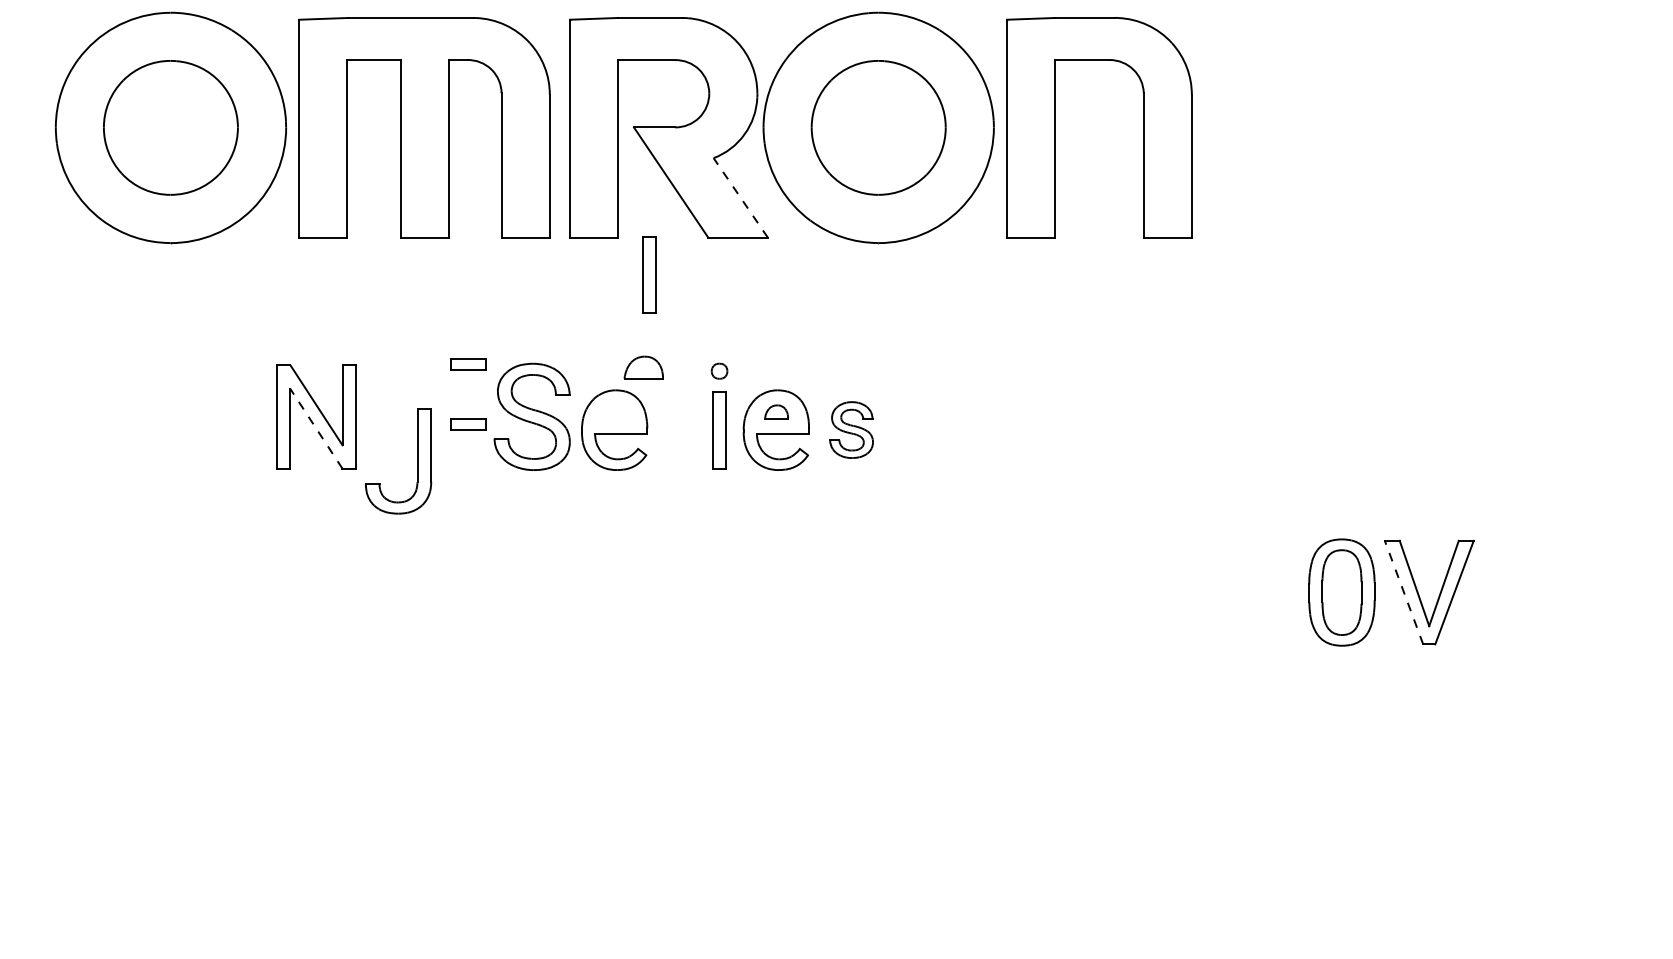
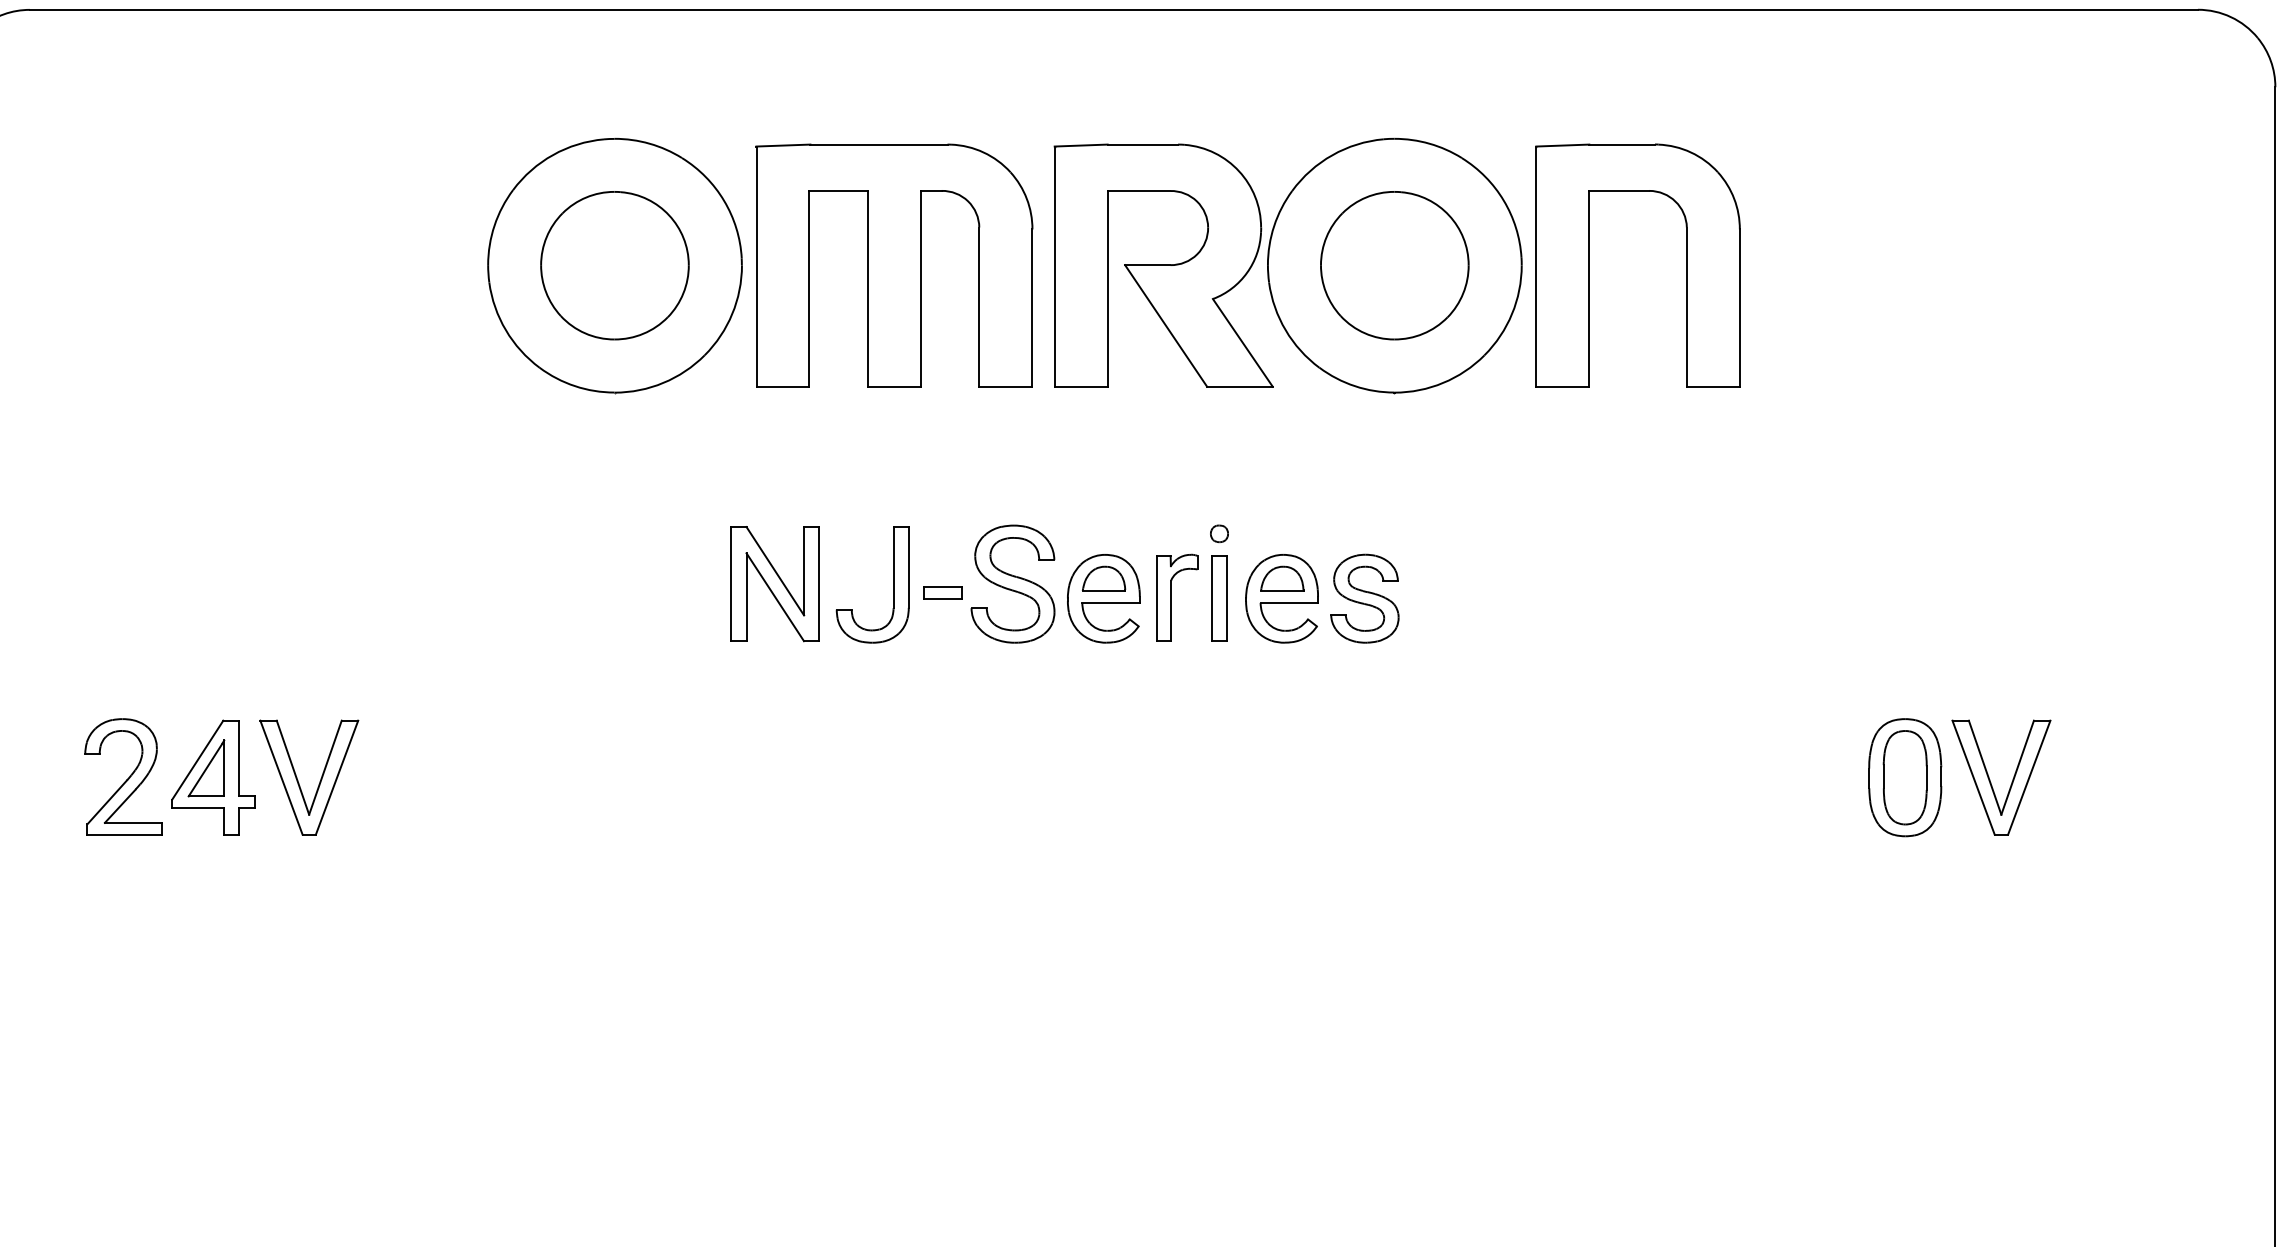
line: (740, 197) -> (1242, 342), dashed -> solid
part: (649, 274) -> (1142, 427), removed
part: (468, 364) -> (942, 526), removed
part: (644, 367) -> (1104, 578), moved
part: (776, 411) -> (1282, 578), size x1.67
line: (316, 429) -> (775, 597), dashed -> solid
part: (681, 429) -> (1177, 597), added
part: (851, 429) -> (1364, 598), size x1.43
part: (417, 460) -> (893, 584), moved
line: (1403, 592) -> (1973, 777), dashed -> solid

